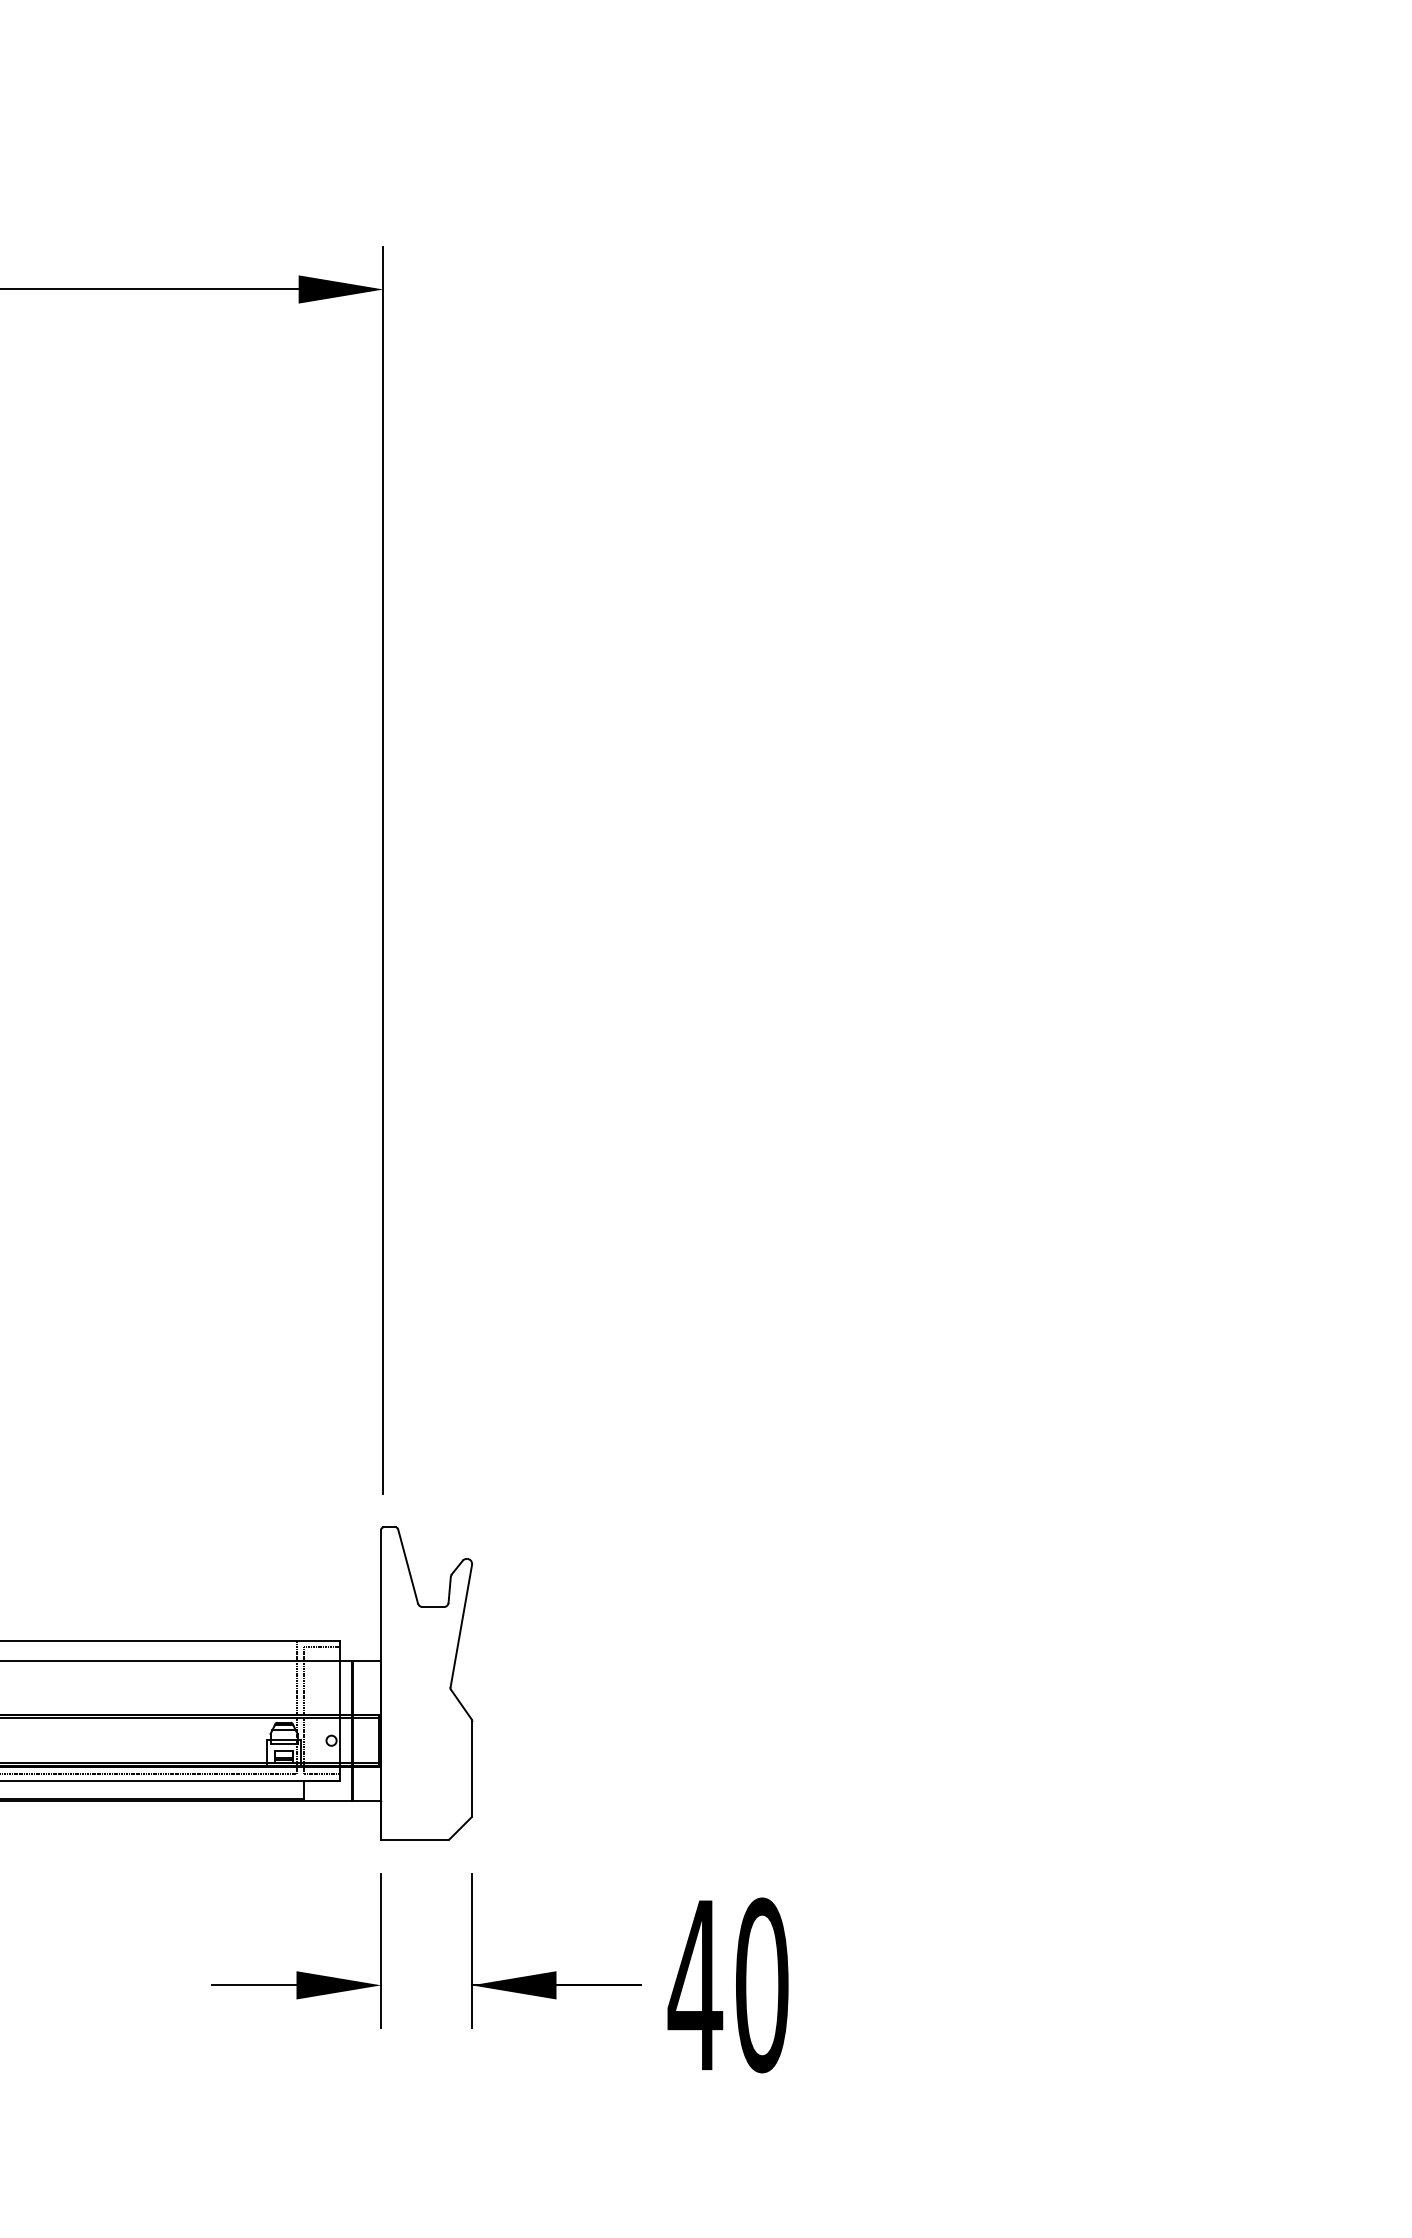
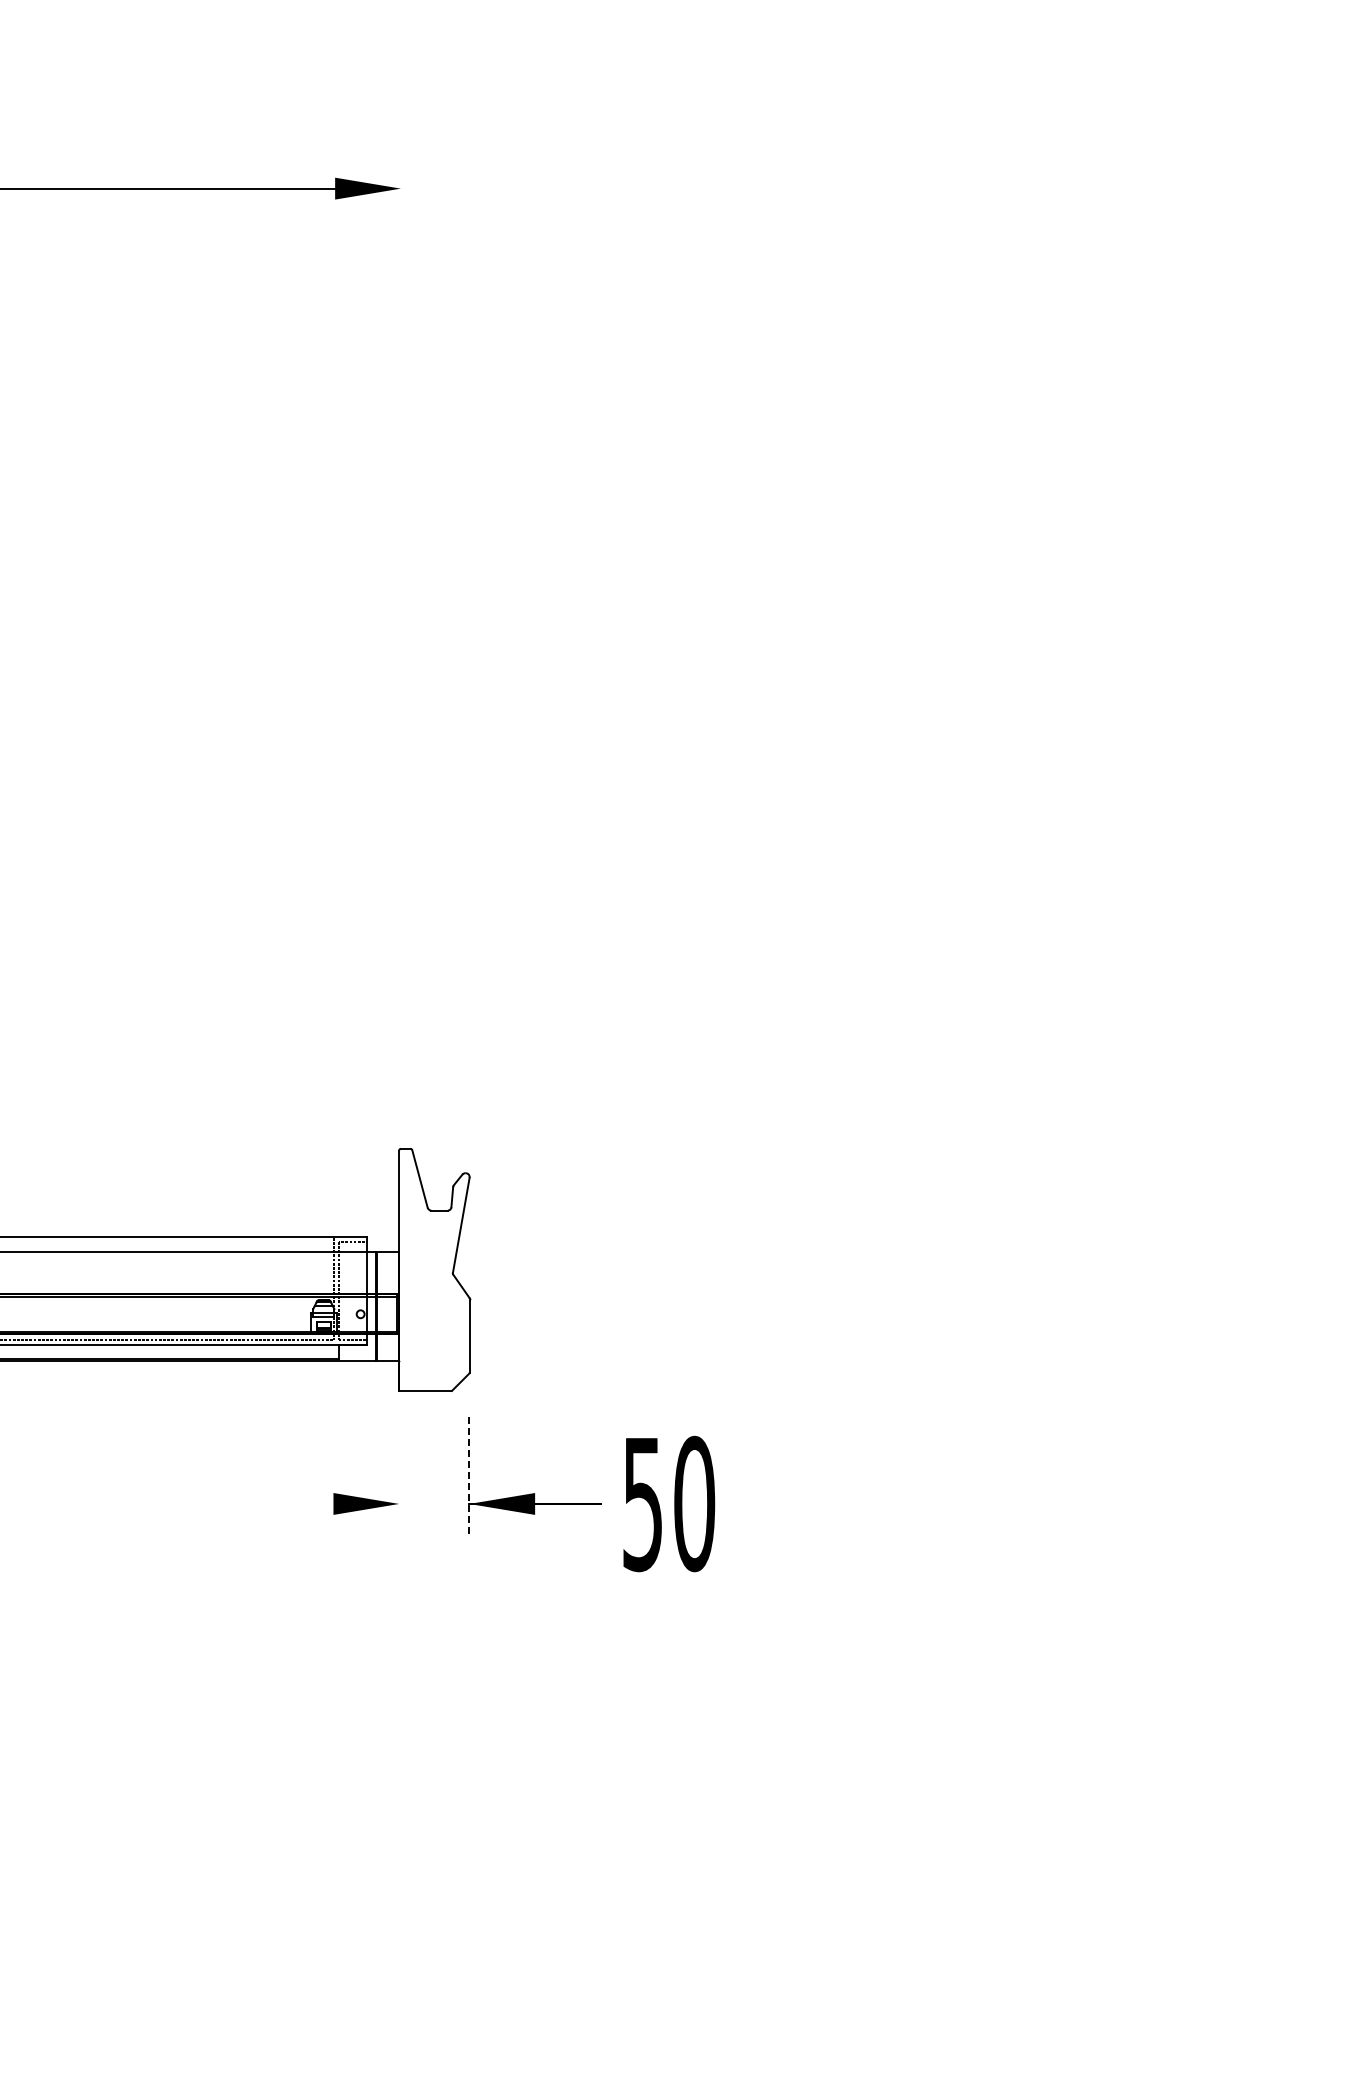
line: (382, 869) -> (400, 638), removed
line: (381, 1949) -> (399, 1476), removed
line: (471, 1951) -> (469, 1477), solid -> dashed
line: (254, 1984) -> (300, 1503), removed
text: (694, 1987) -> (642, 1505), 40 -> 50

